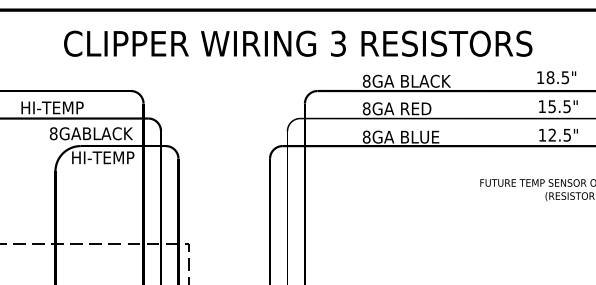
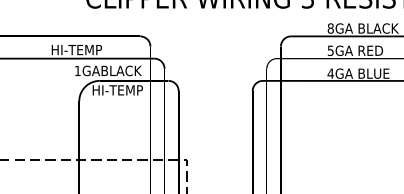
text: (366, 108) -> (330, 50), 8GA -> 5GA
text: (53, 133) -> (77, 70), 8GABLACK -> 1GABLACK
text: (366, 136) -> (330, 73), 8GA -> 4GA

